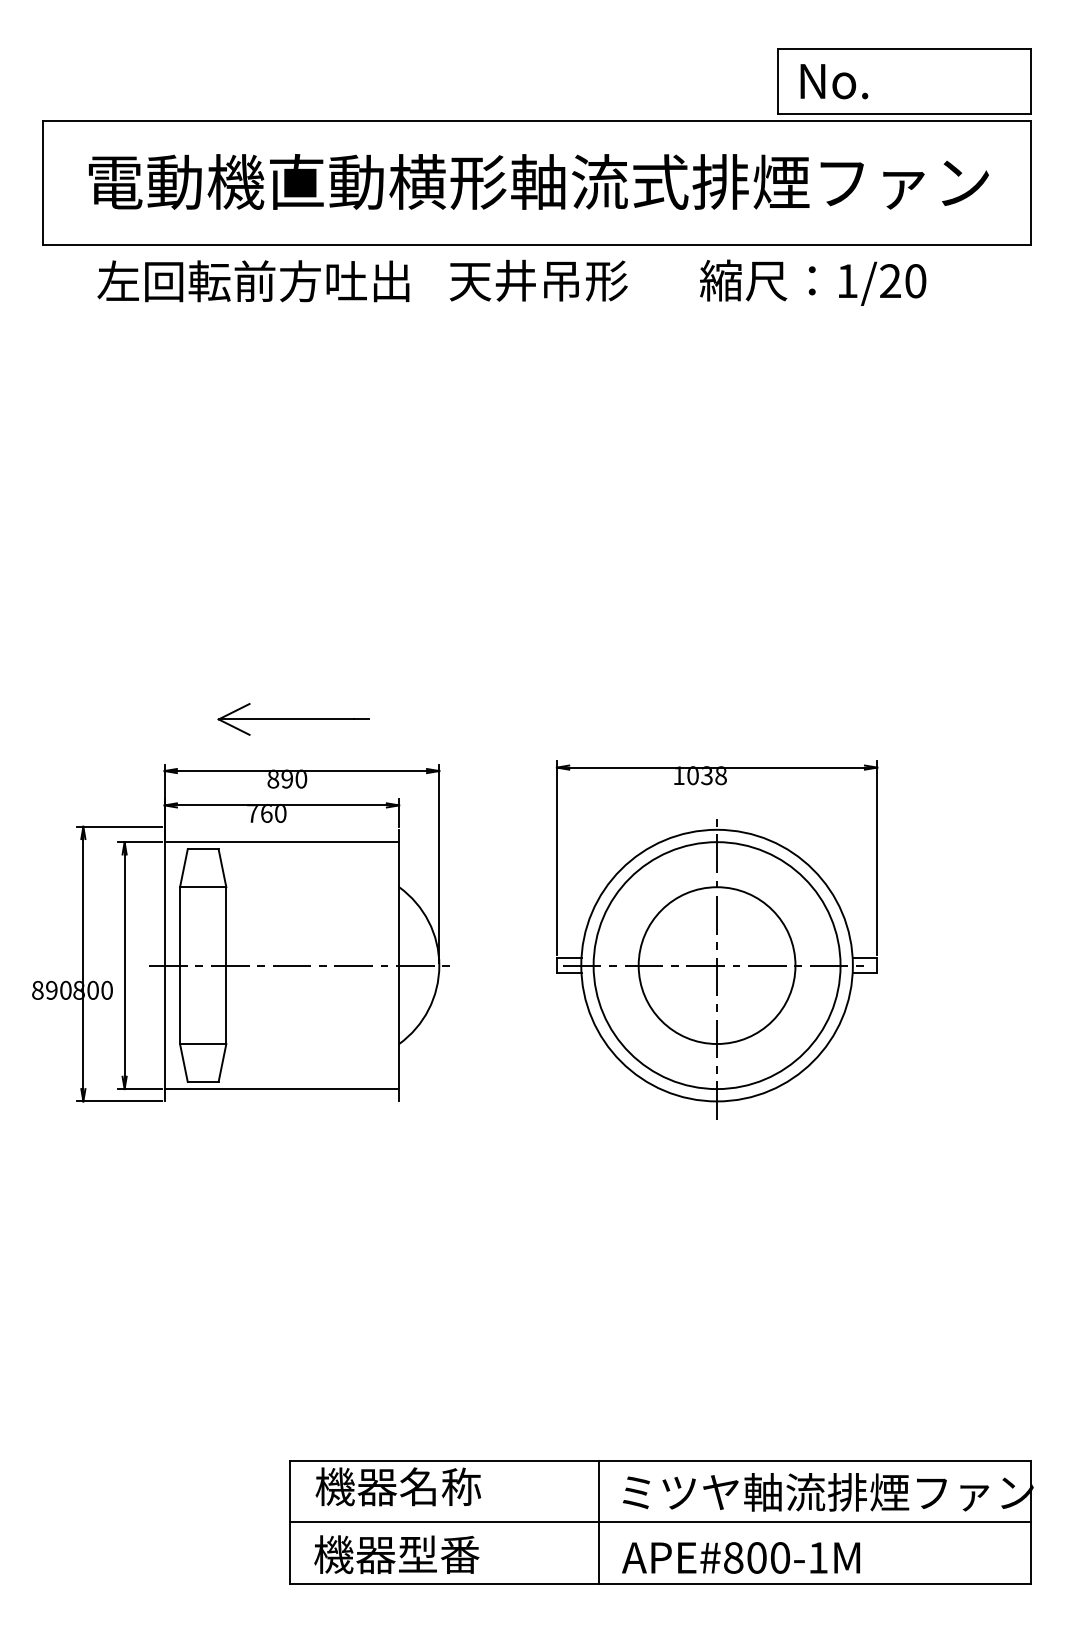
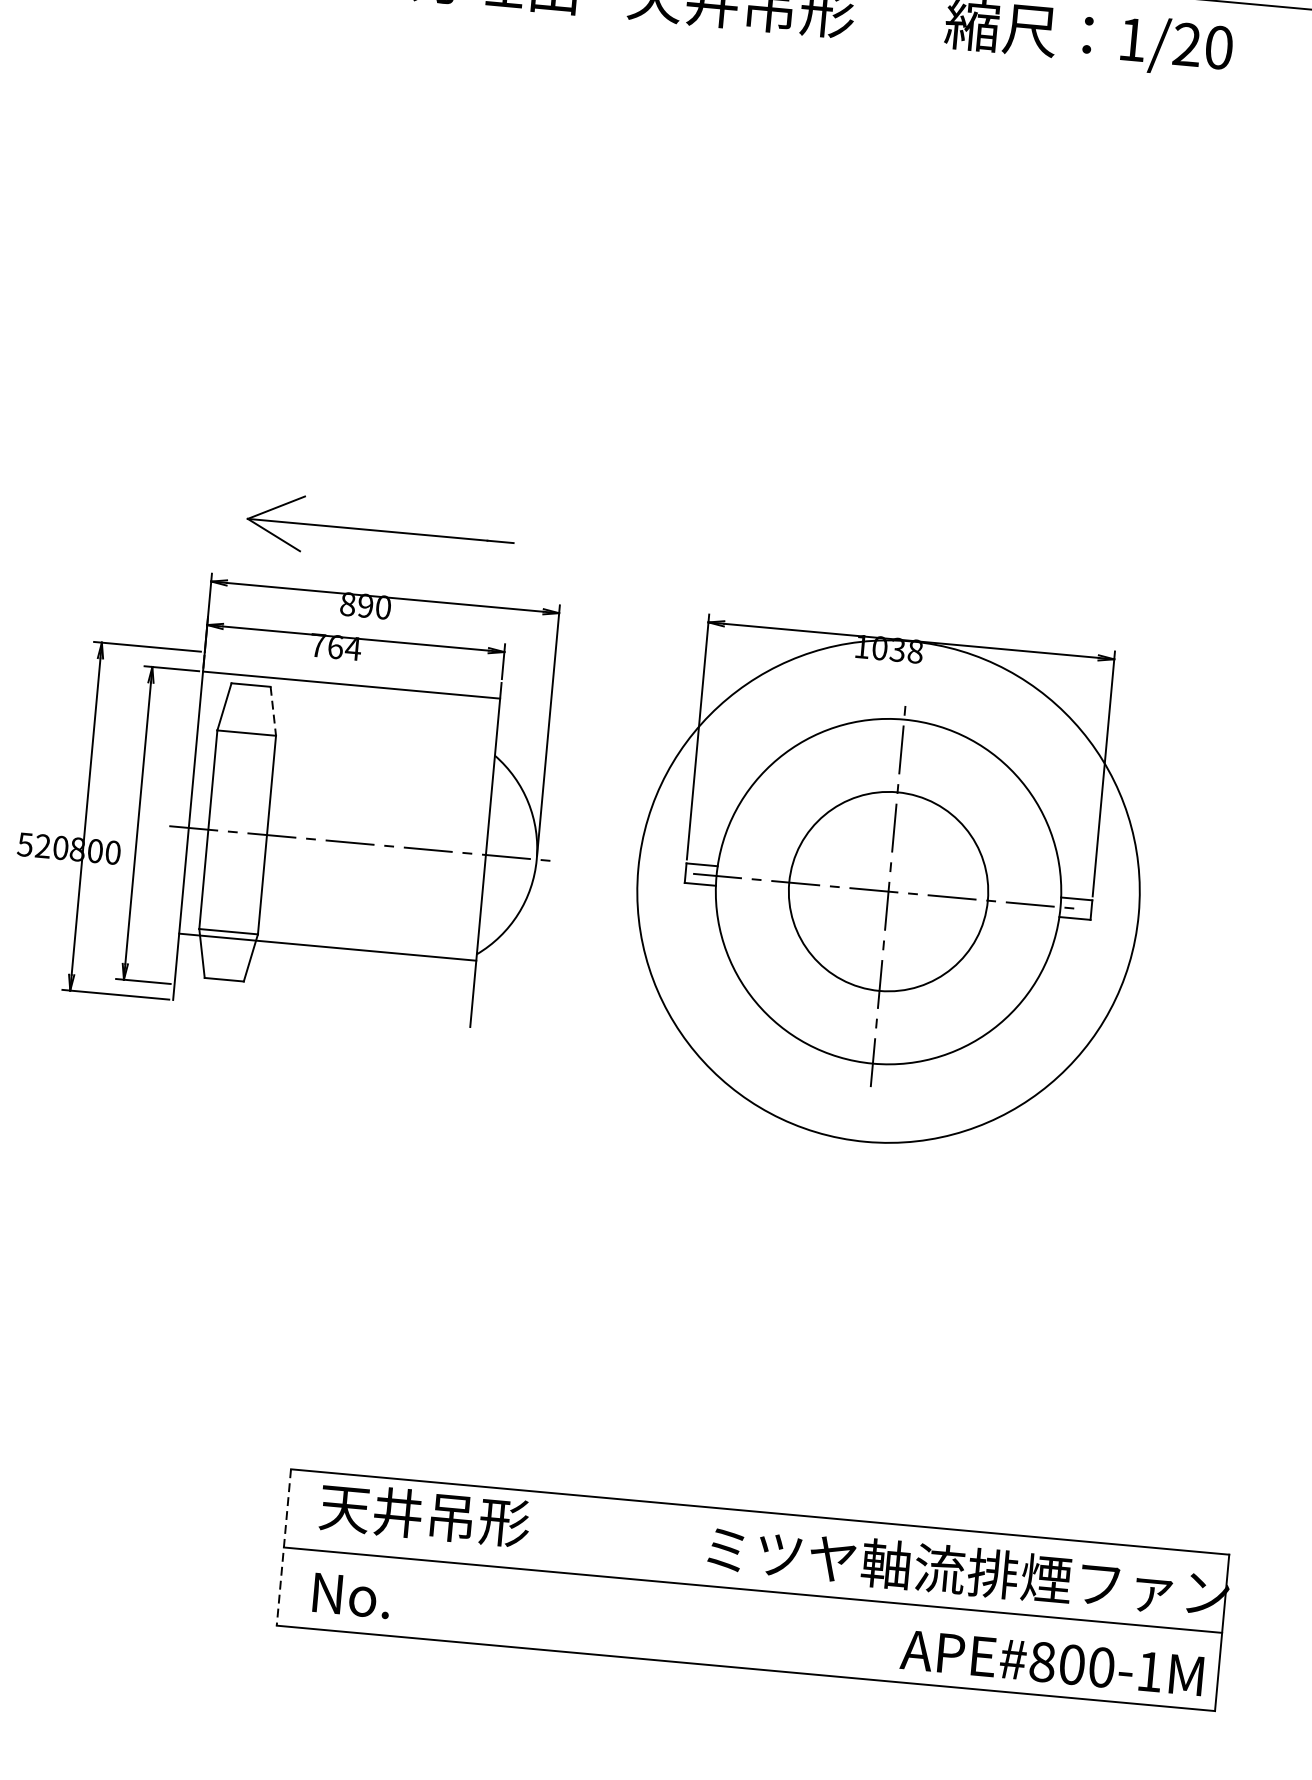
part: (293, 719) -> (380, 531), size x1.4
text: (280, 814) -> (353, 649), 760 -> 764
line: (222, 868) -> (273, 711), solid -> dashed
circle: (716, 965) -> (887, 891), size x1.6
text: (44, 990) -> (33, 845), 890 -> 520
line: (281, 1089) -> (327, 947), moved
text: (398, 1486) -> (425, 1514), 機器名称 -> 天井吊形
line: (290, 1522) -> (284, 1547), solid -> dashed
line: (599, 1522) -> (675, 1583), removed
text: (396, 1554) -> (414, 1600), 機器型番 -> No.
text: (740, 1557) -> (1051, 1662), moved

